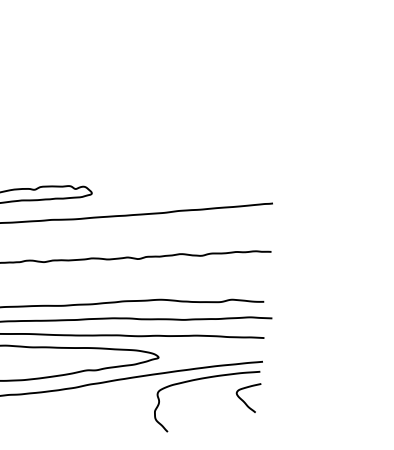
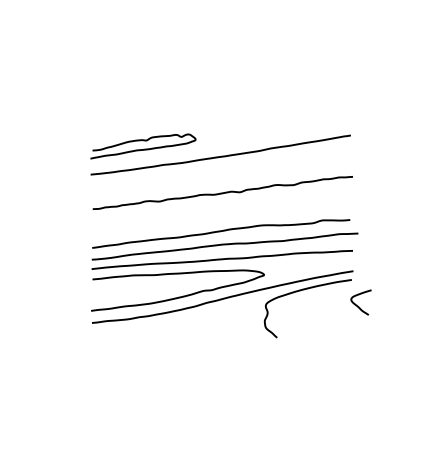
curve: (244, 400) -> (358, 305), moved

